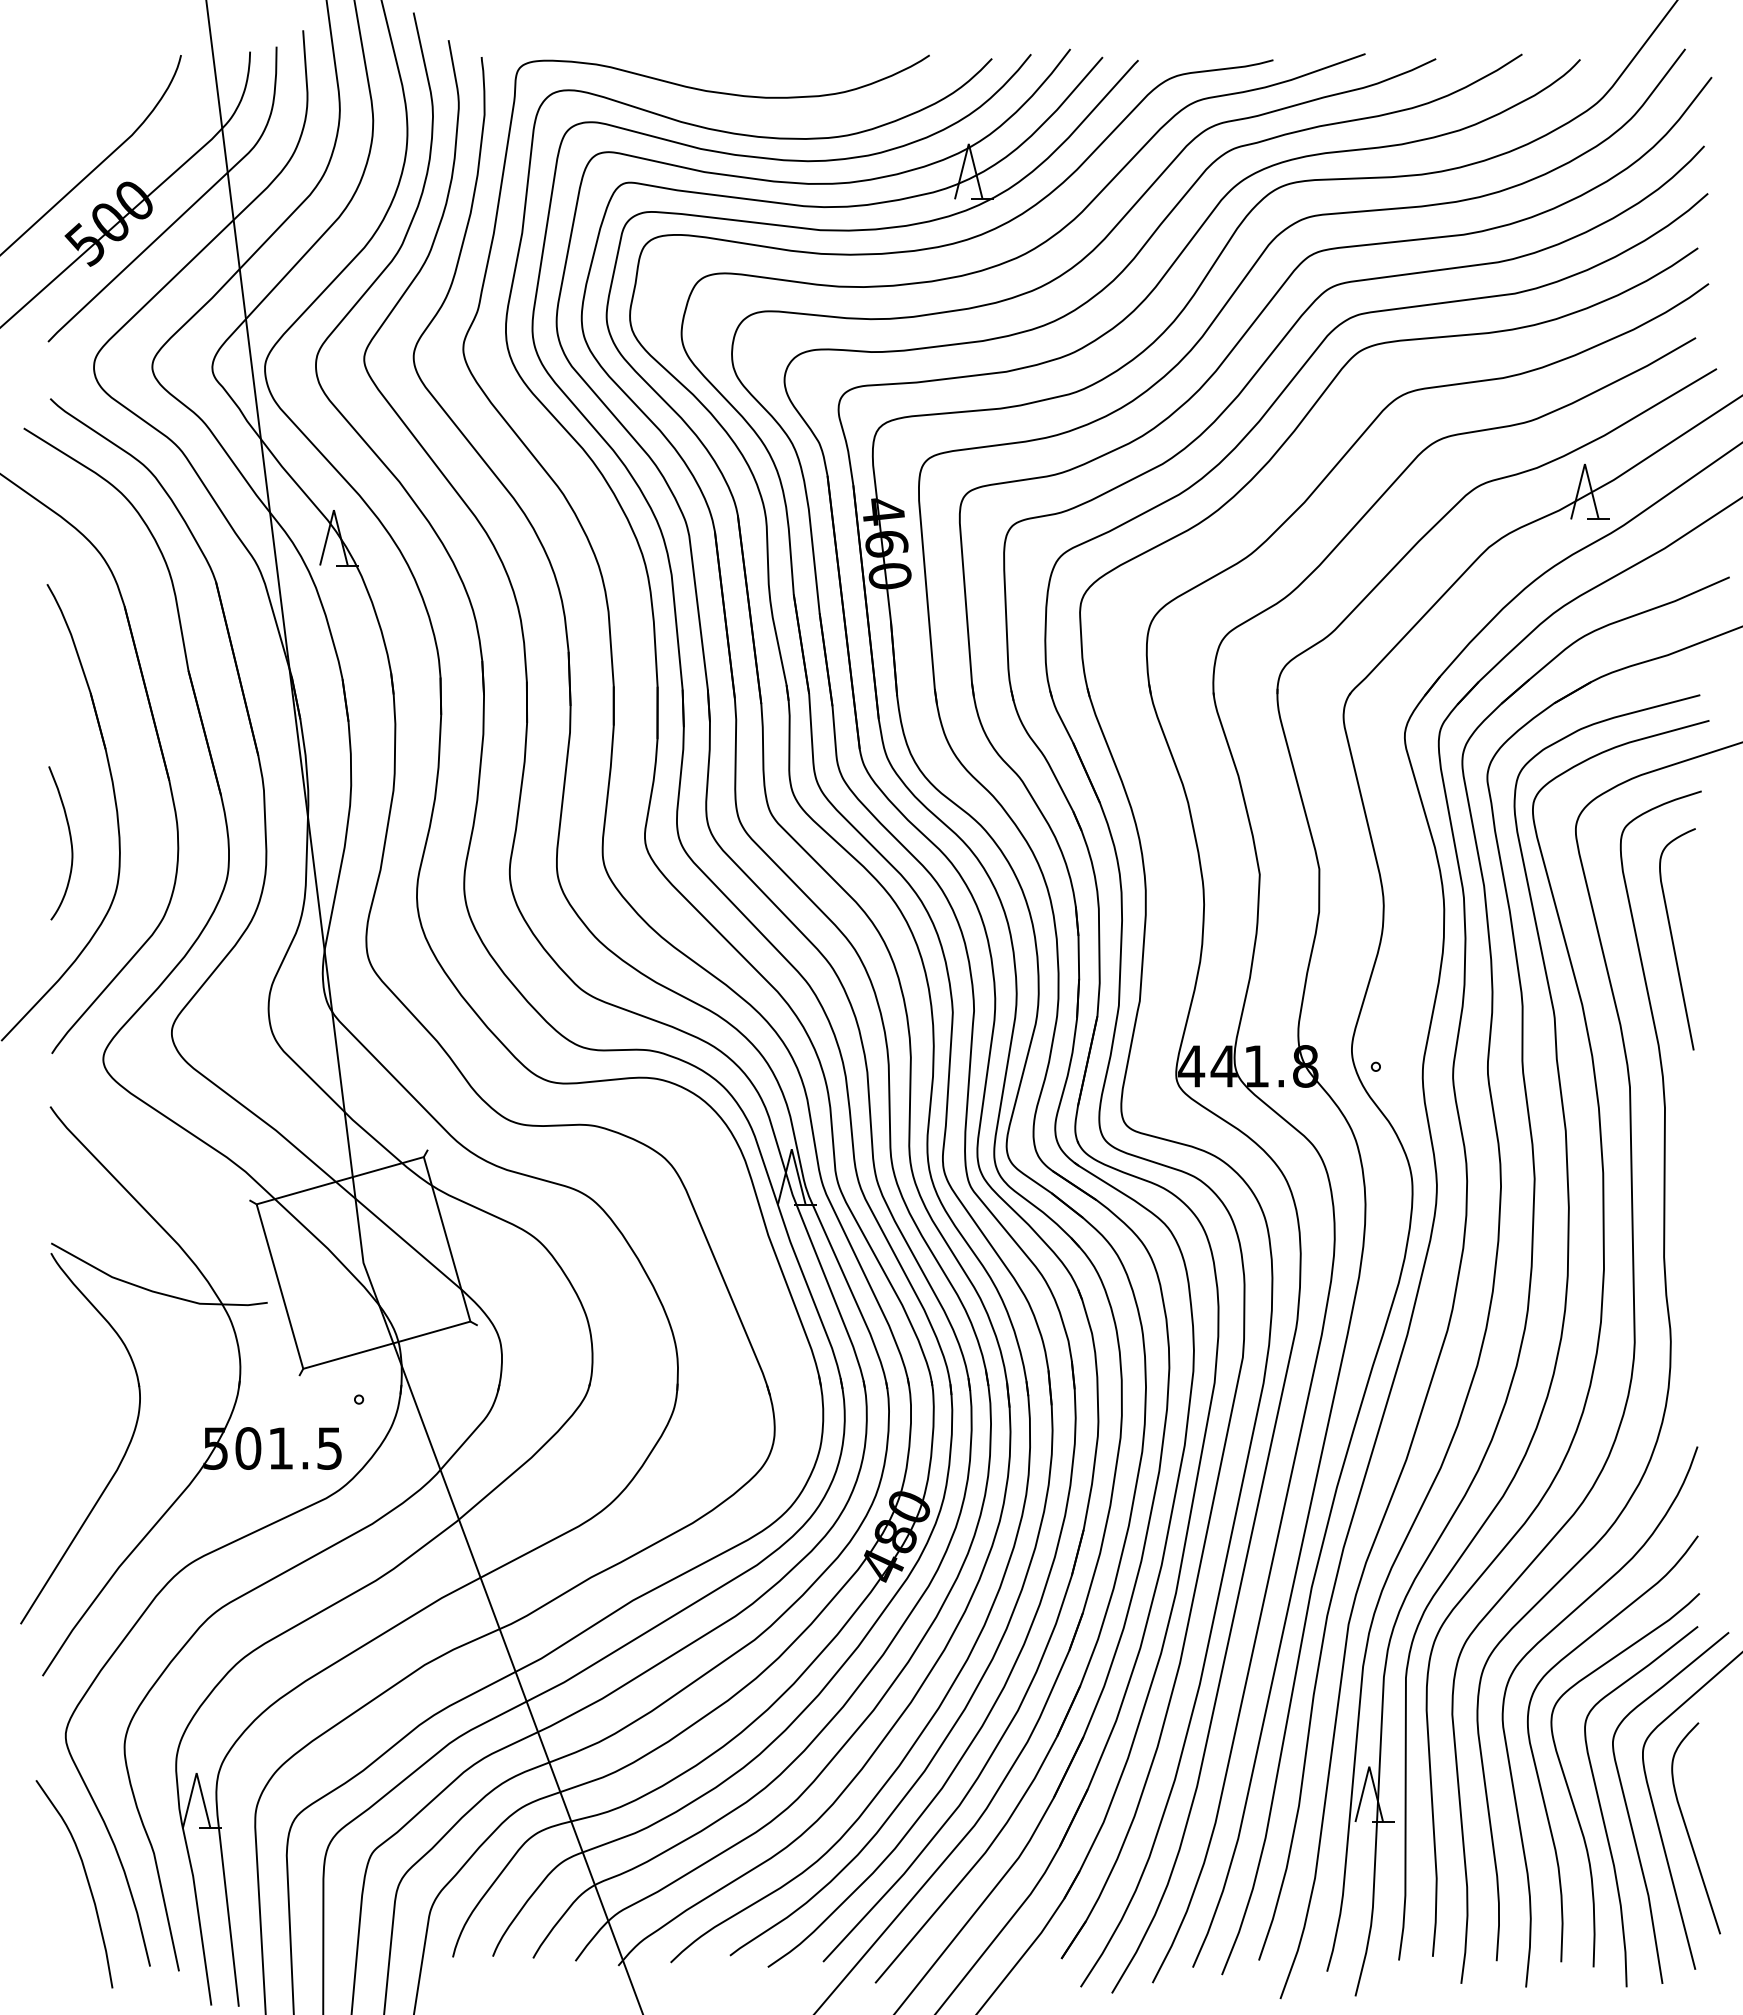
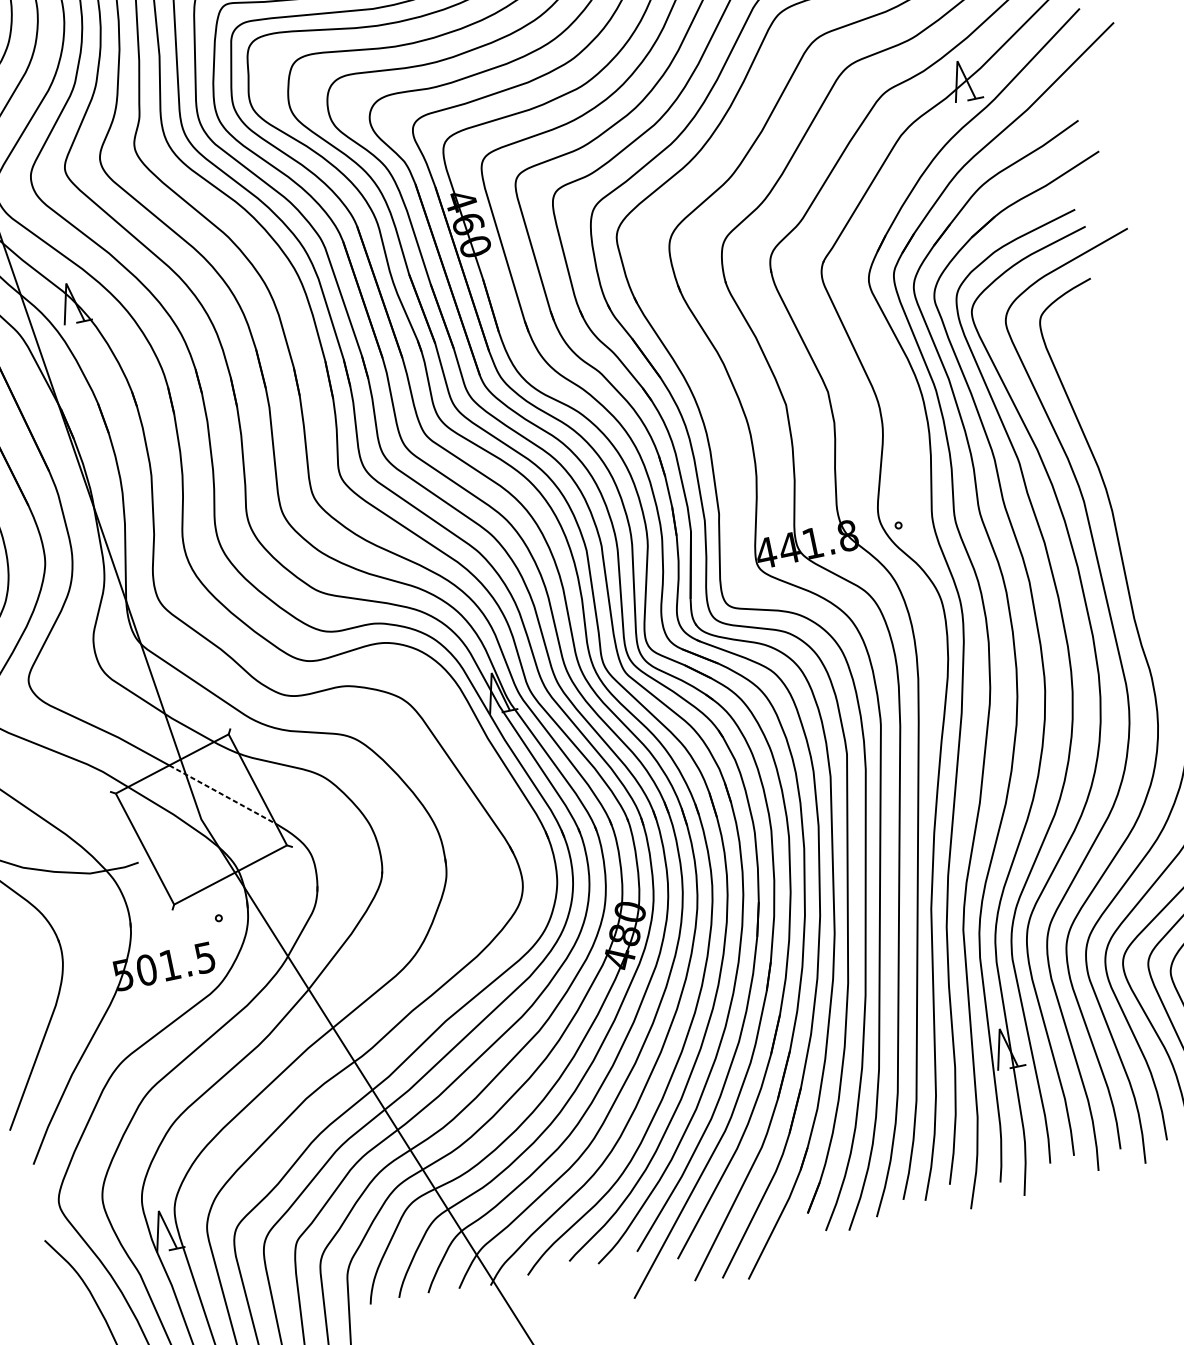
curve: (1673, 939) -> (1092, 389), removed
line: (398, 1235) -> (222, 794), solid -> dashed

